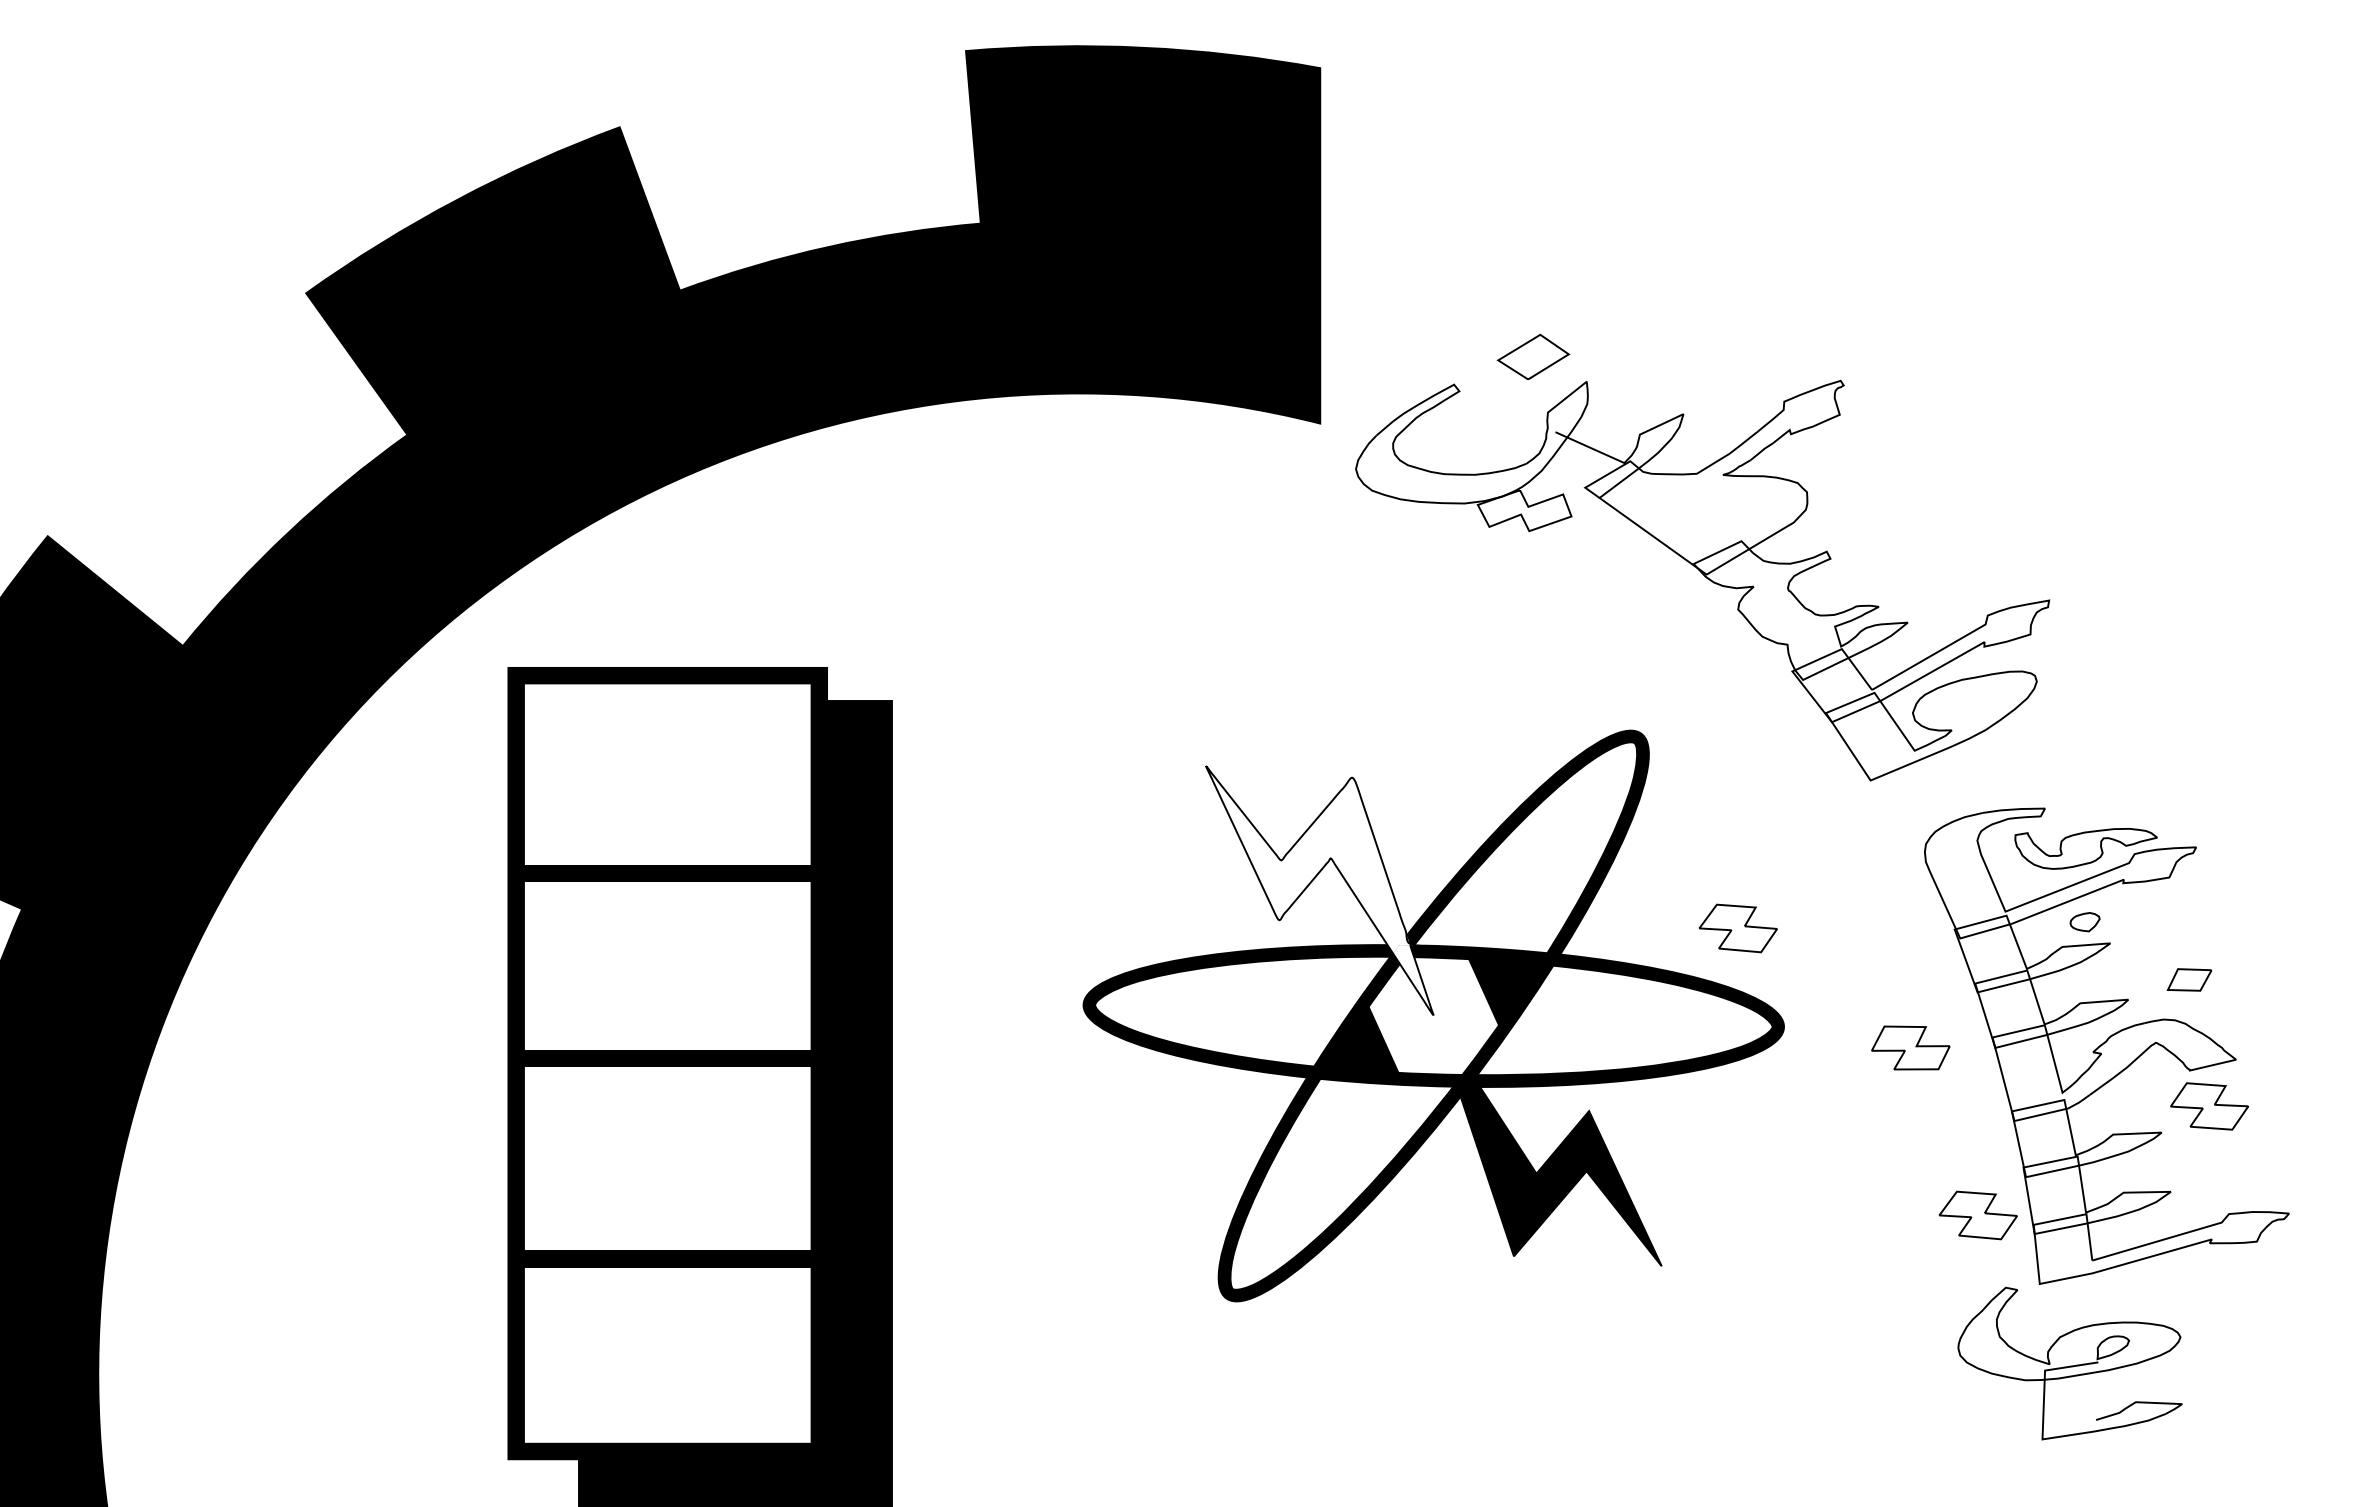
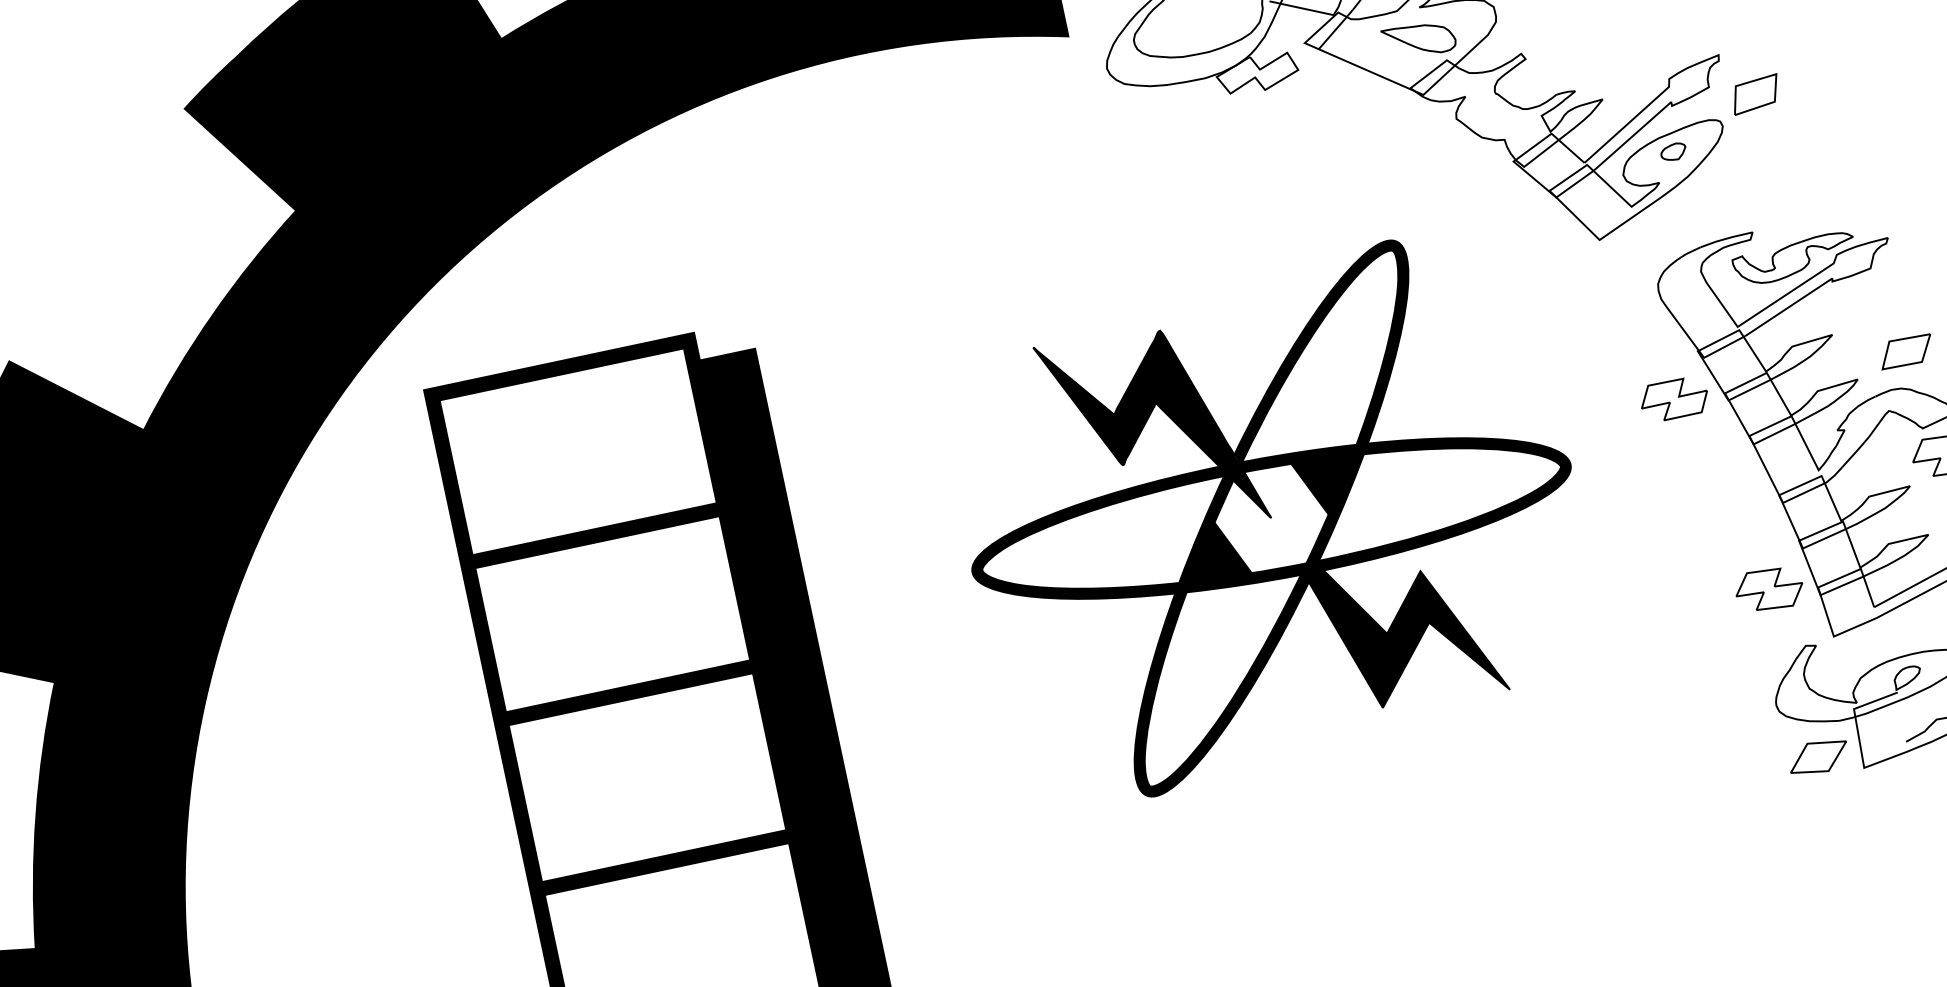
part: (1714, 511) -> (1418, 39), added
part: (2081, 653) -> (1755, 94), added
fill: (1319, 890) -> (1151, 432), added
part: (2084, 922) -> (1673, 152), moved
part: (1737, 928) -> (1513, 389), removed
part: (2189, 979) -> (1905, 351), size x1.43
part: (1910, 1047) -> (1674, 398), moved
part: (1993, 1416) -> (1818, 757), added

